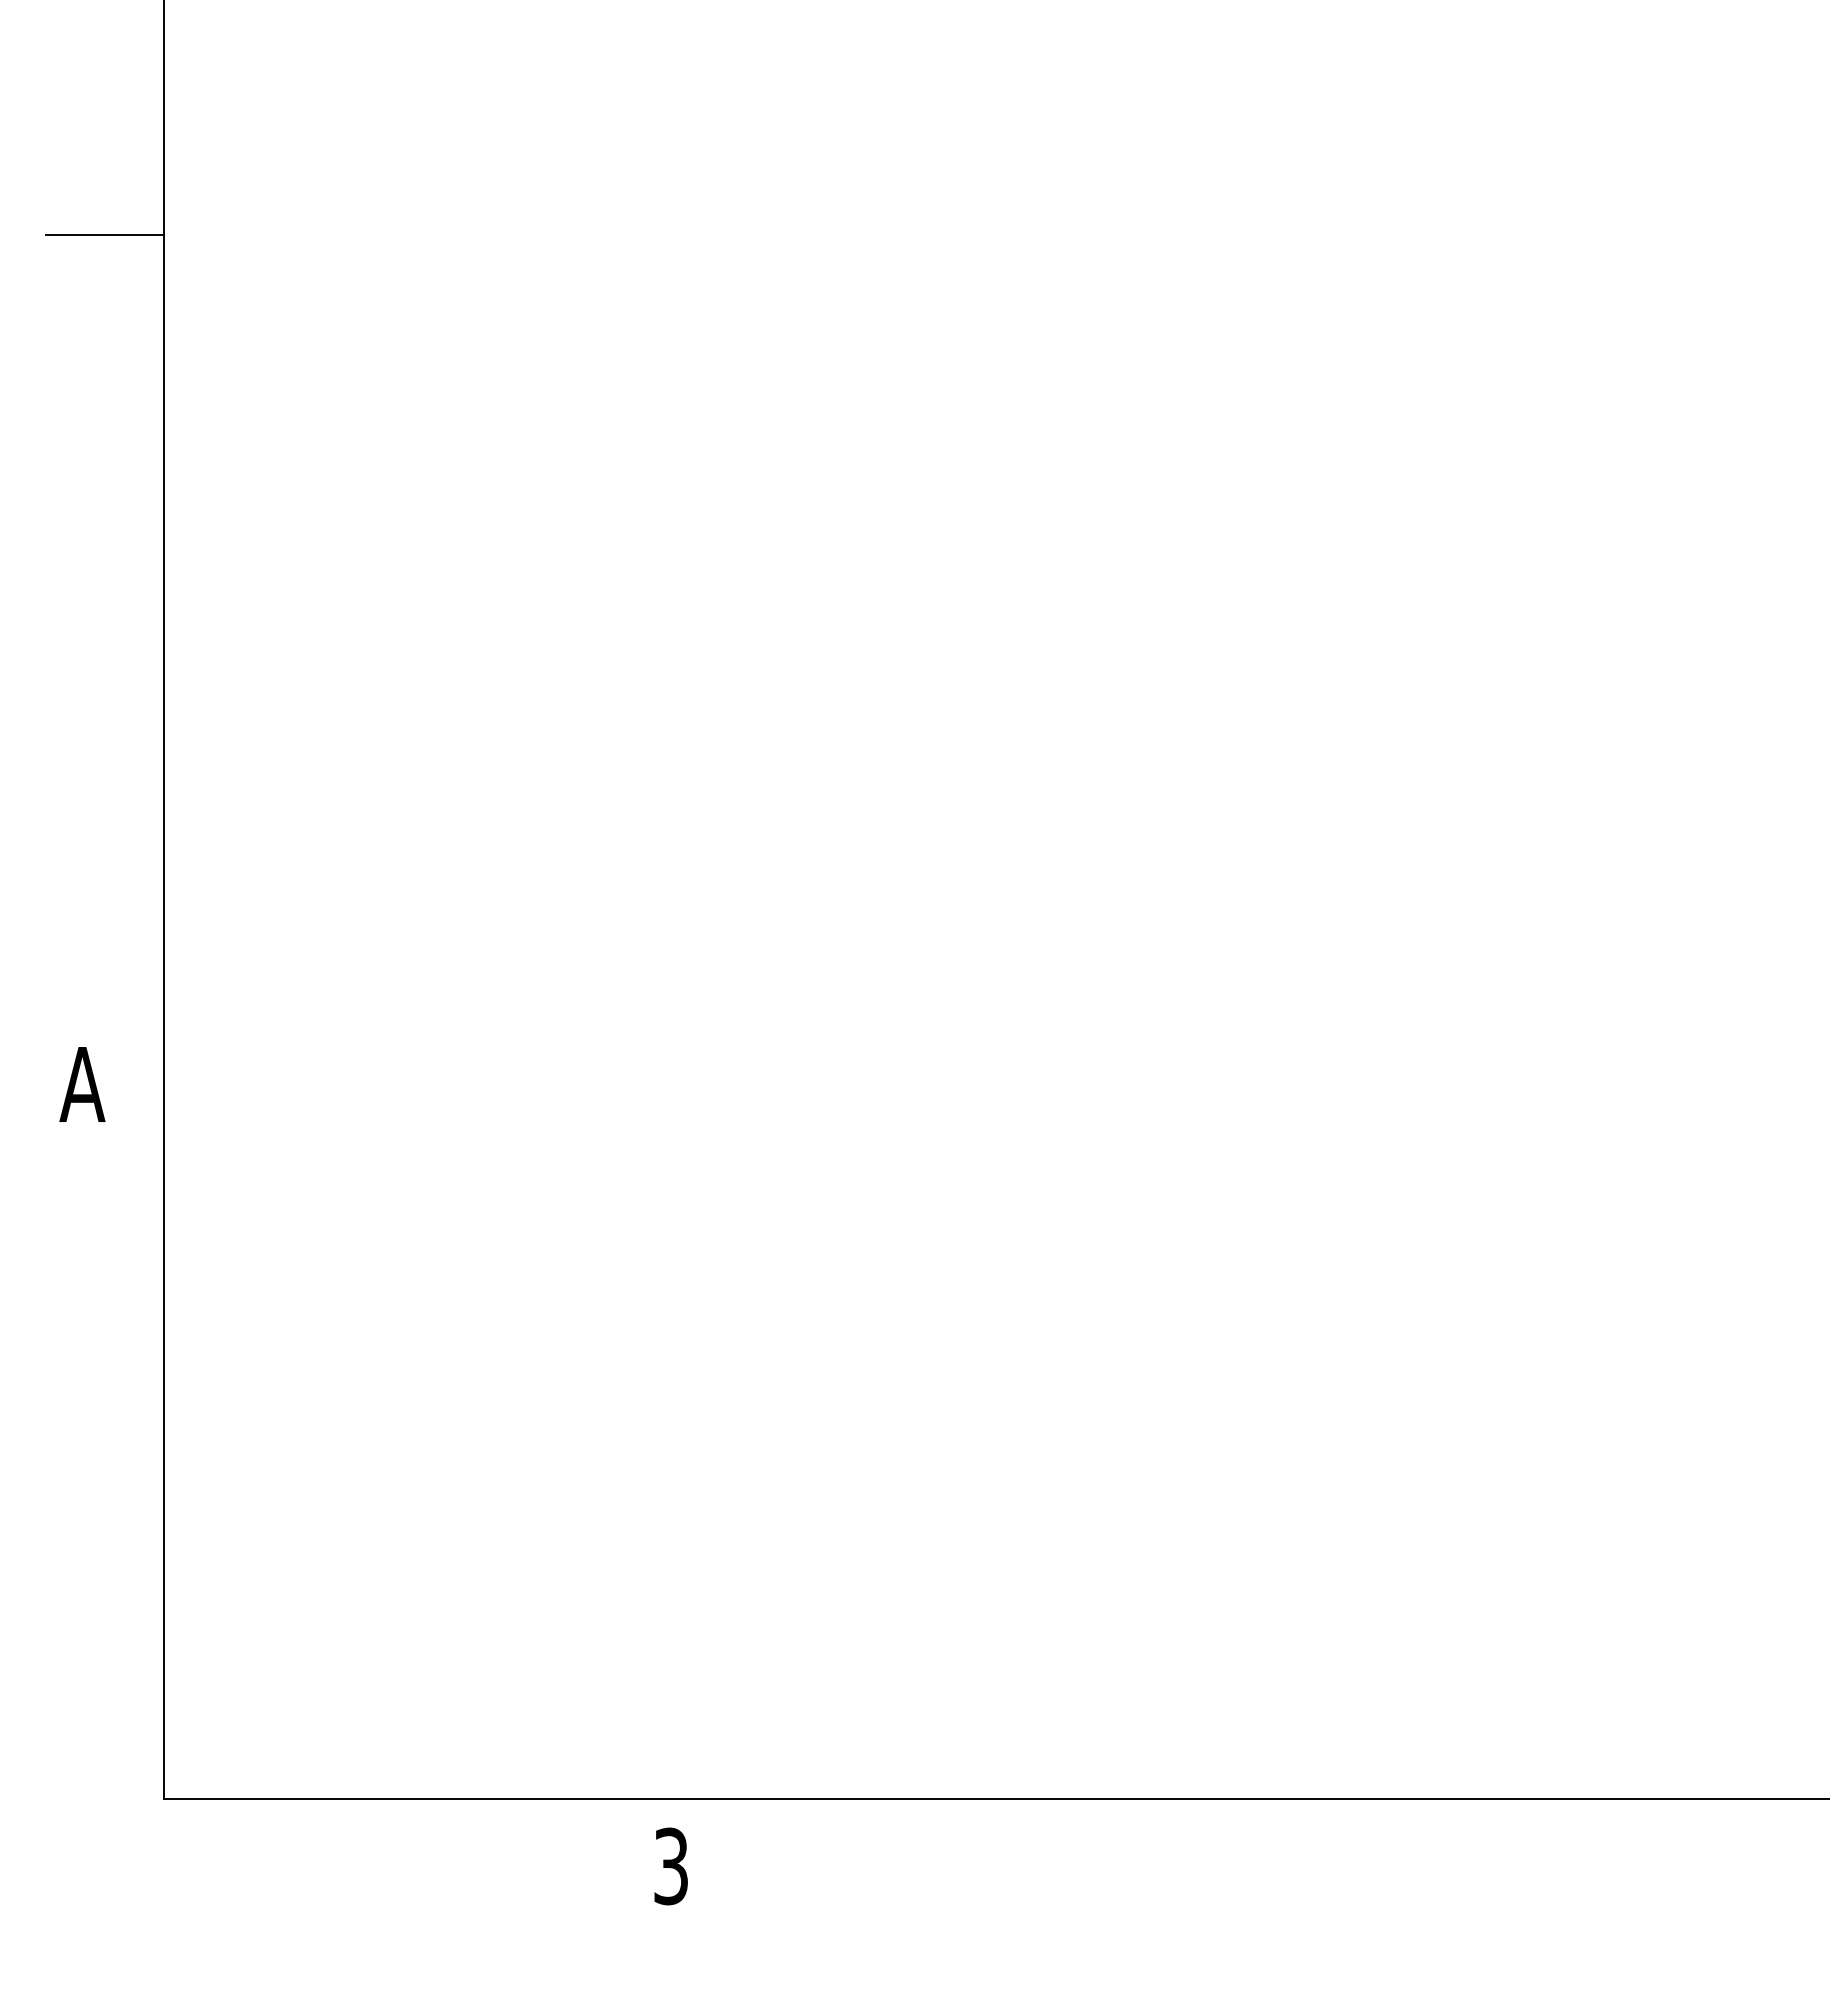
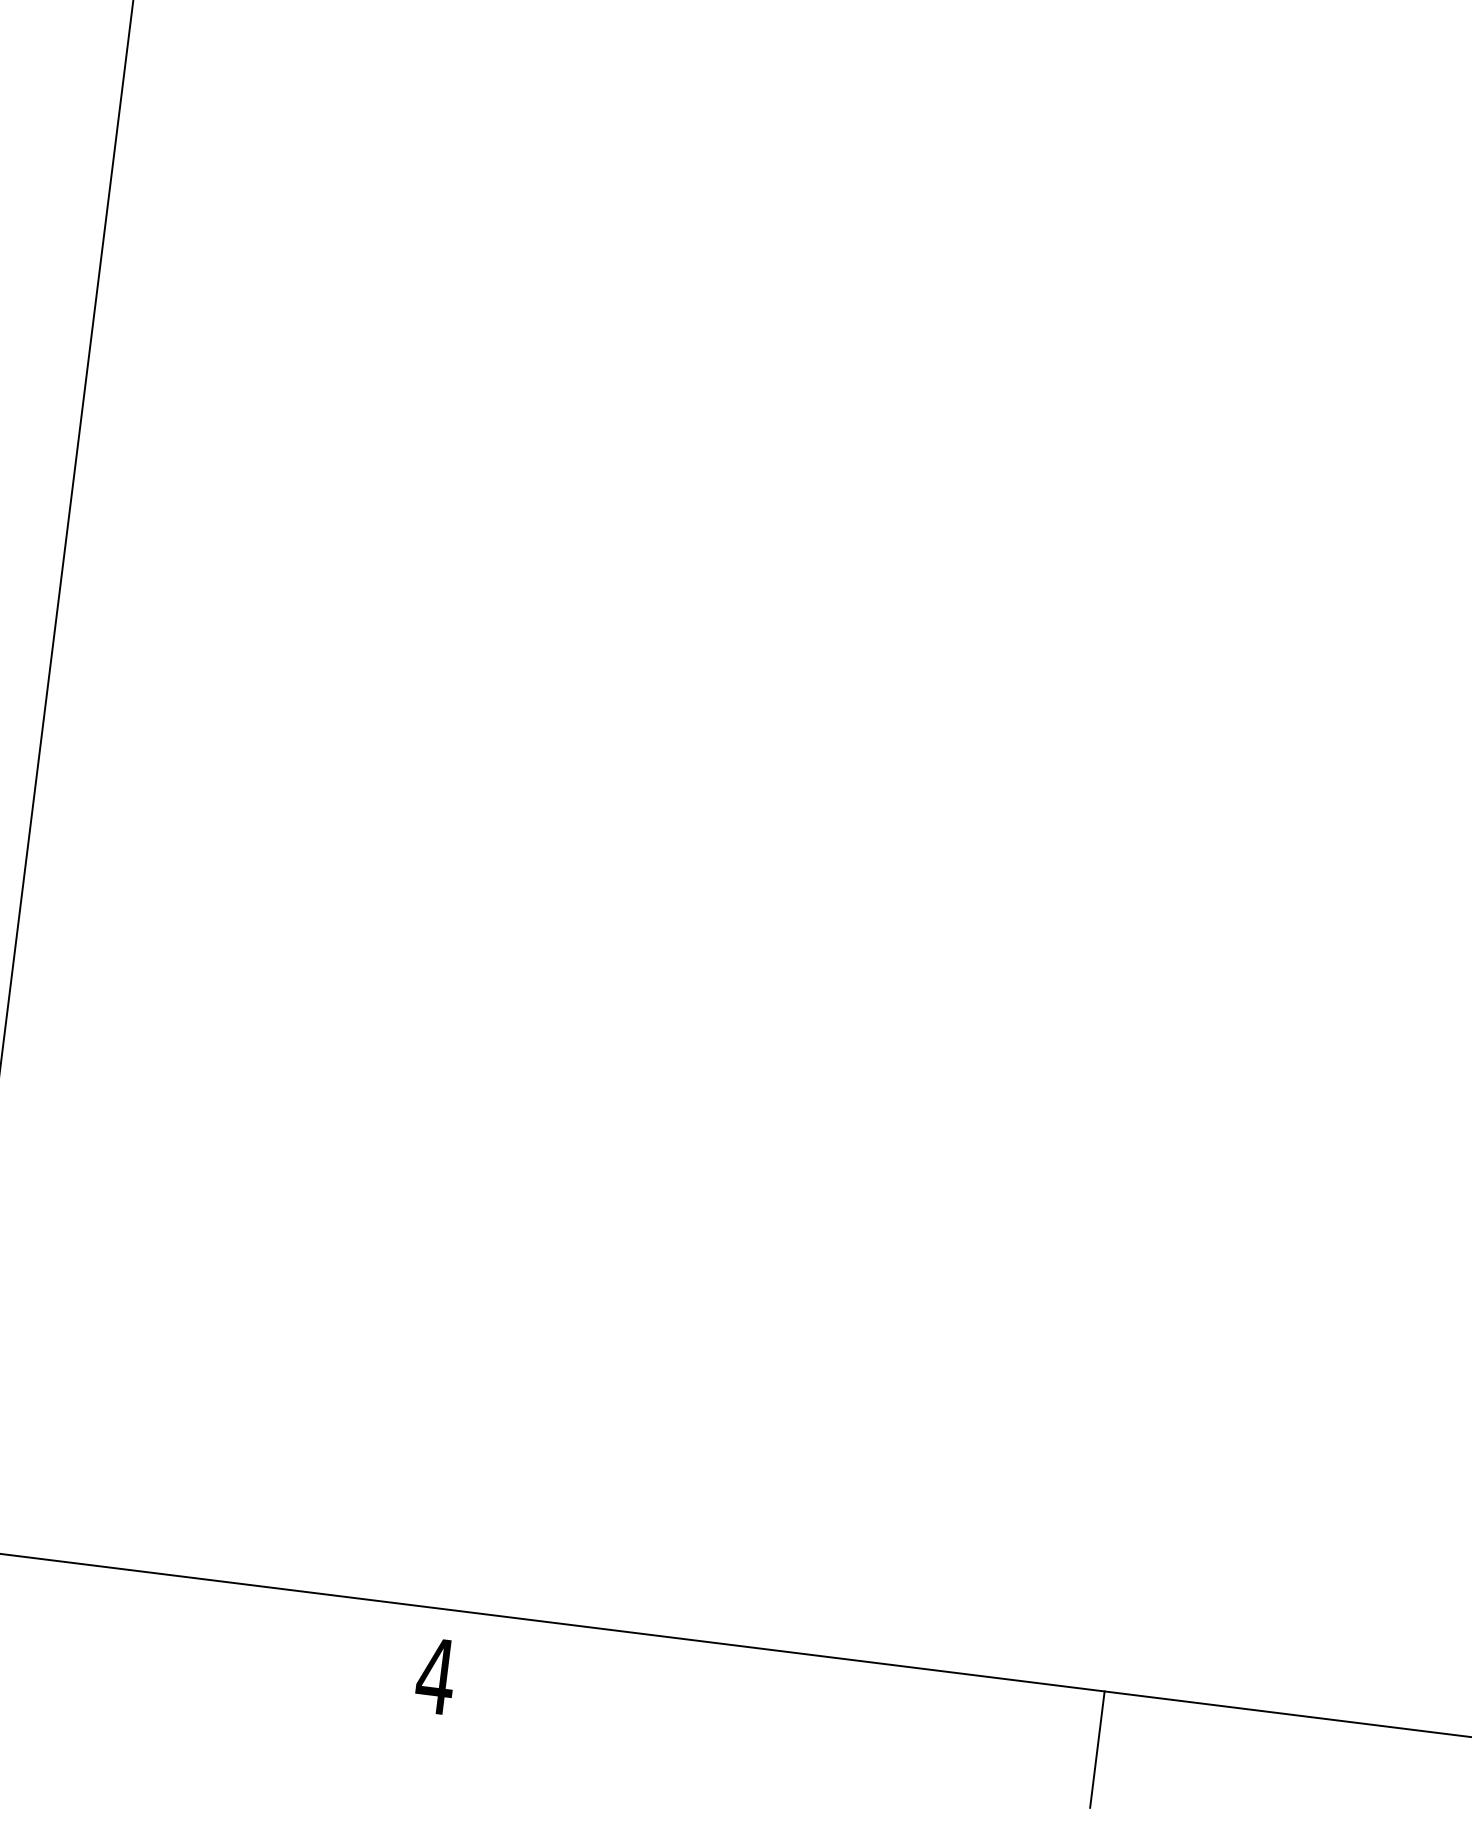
line: (1336, 1857) -> (1097, 1749), added
text: (670, 1866) -> (435, 1676), 3 -> 4

